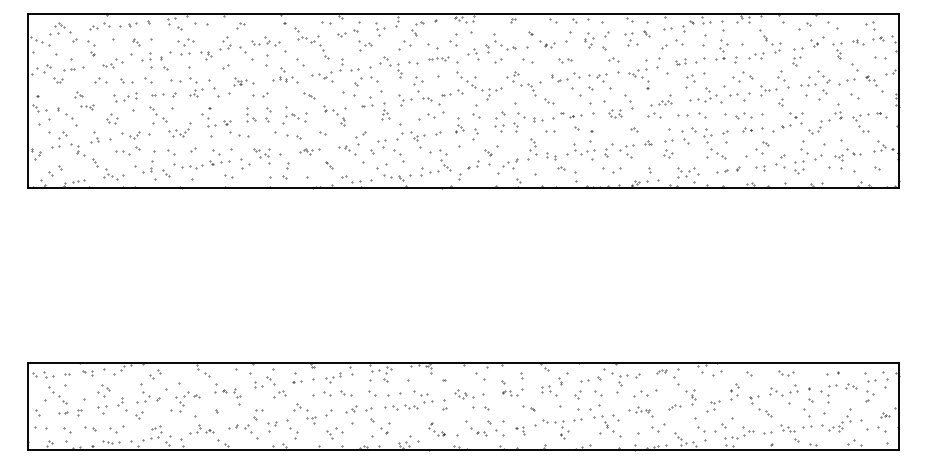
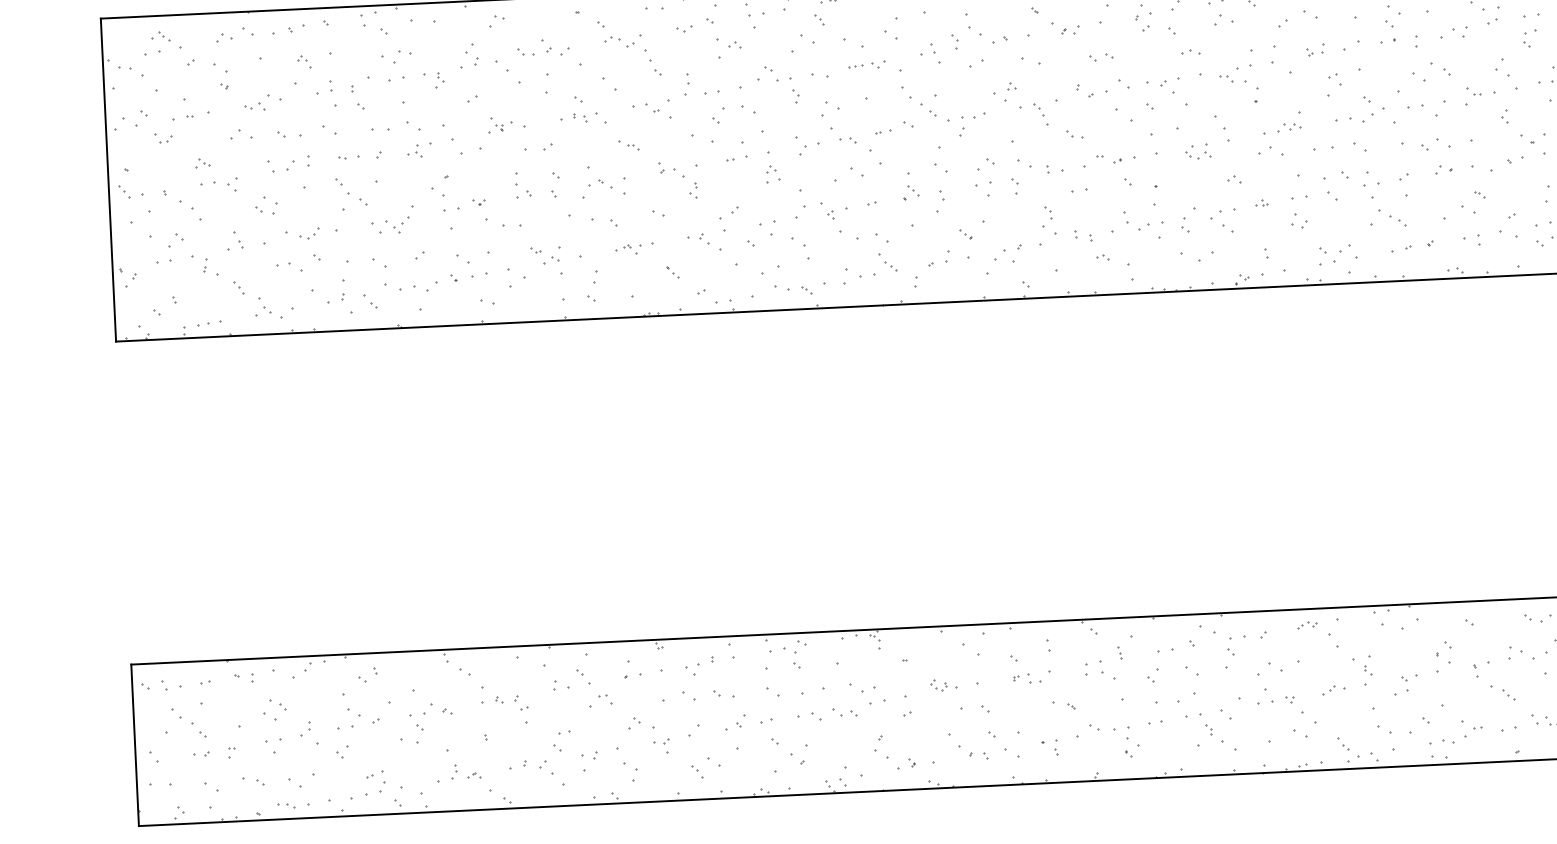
part: (87, 106) -> (219, 184), size x1.67
part: (464, 394) -> (943, 685), size x0.71
part: (640, 411) -> (1271, 701), size x1.43
part: (436, 429) -> (894, 752), size x1.43

